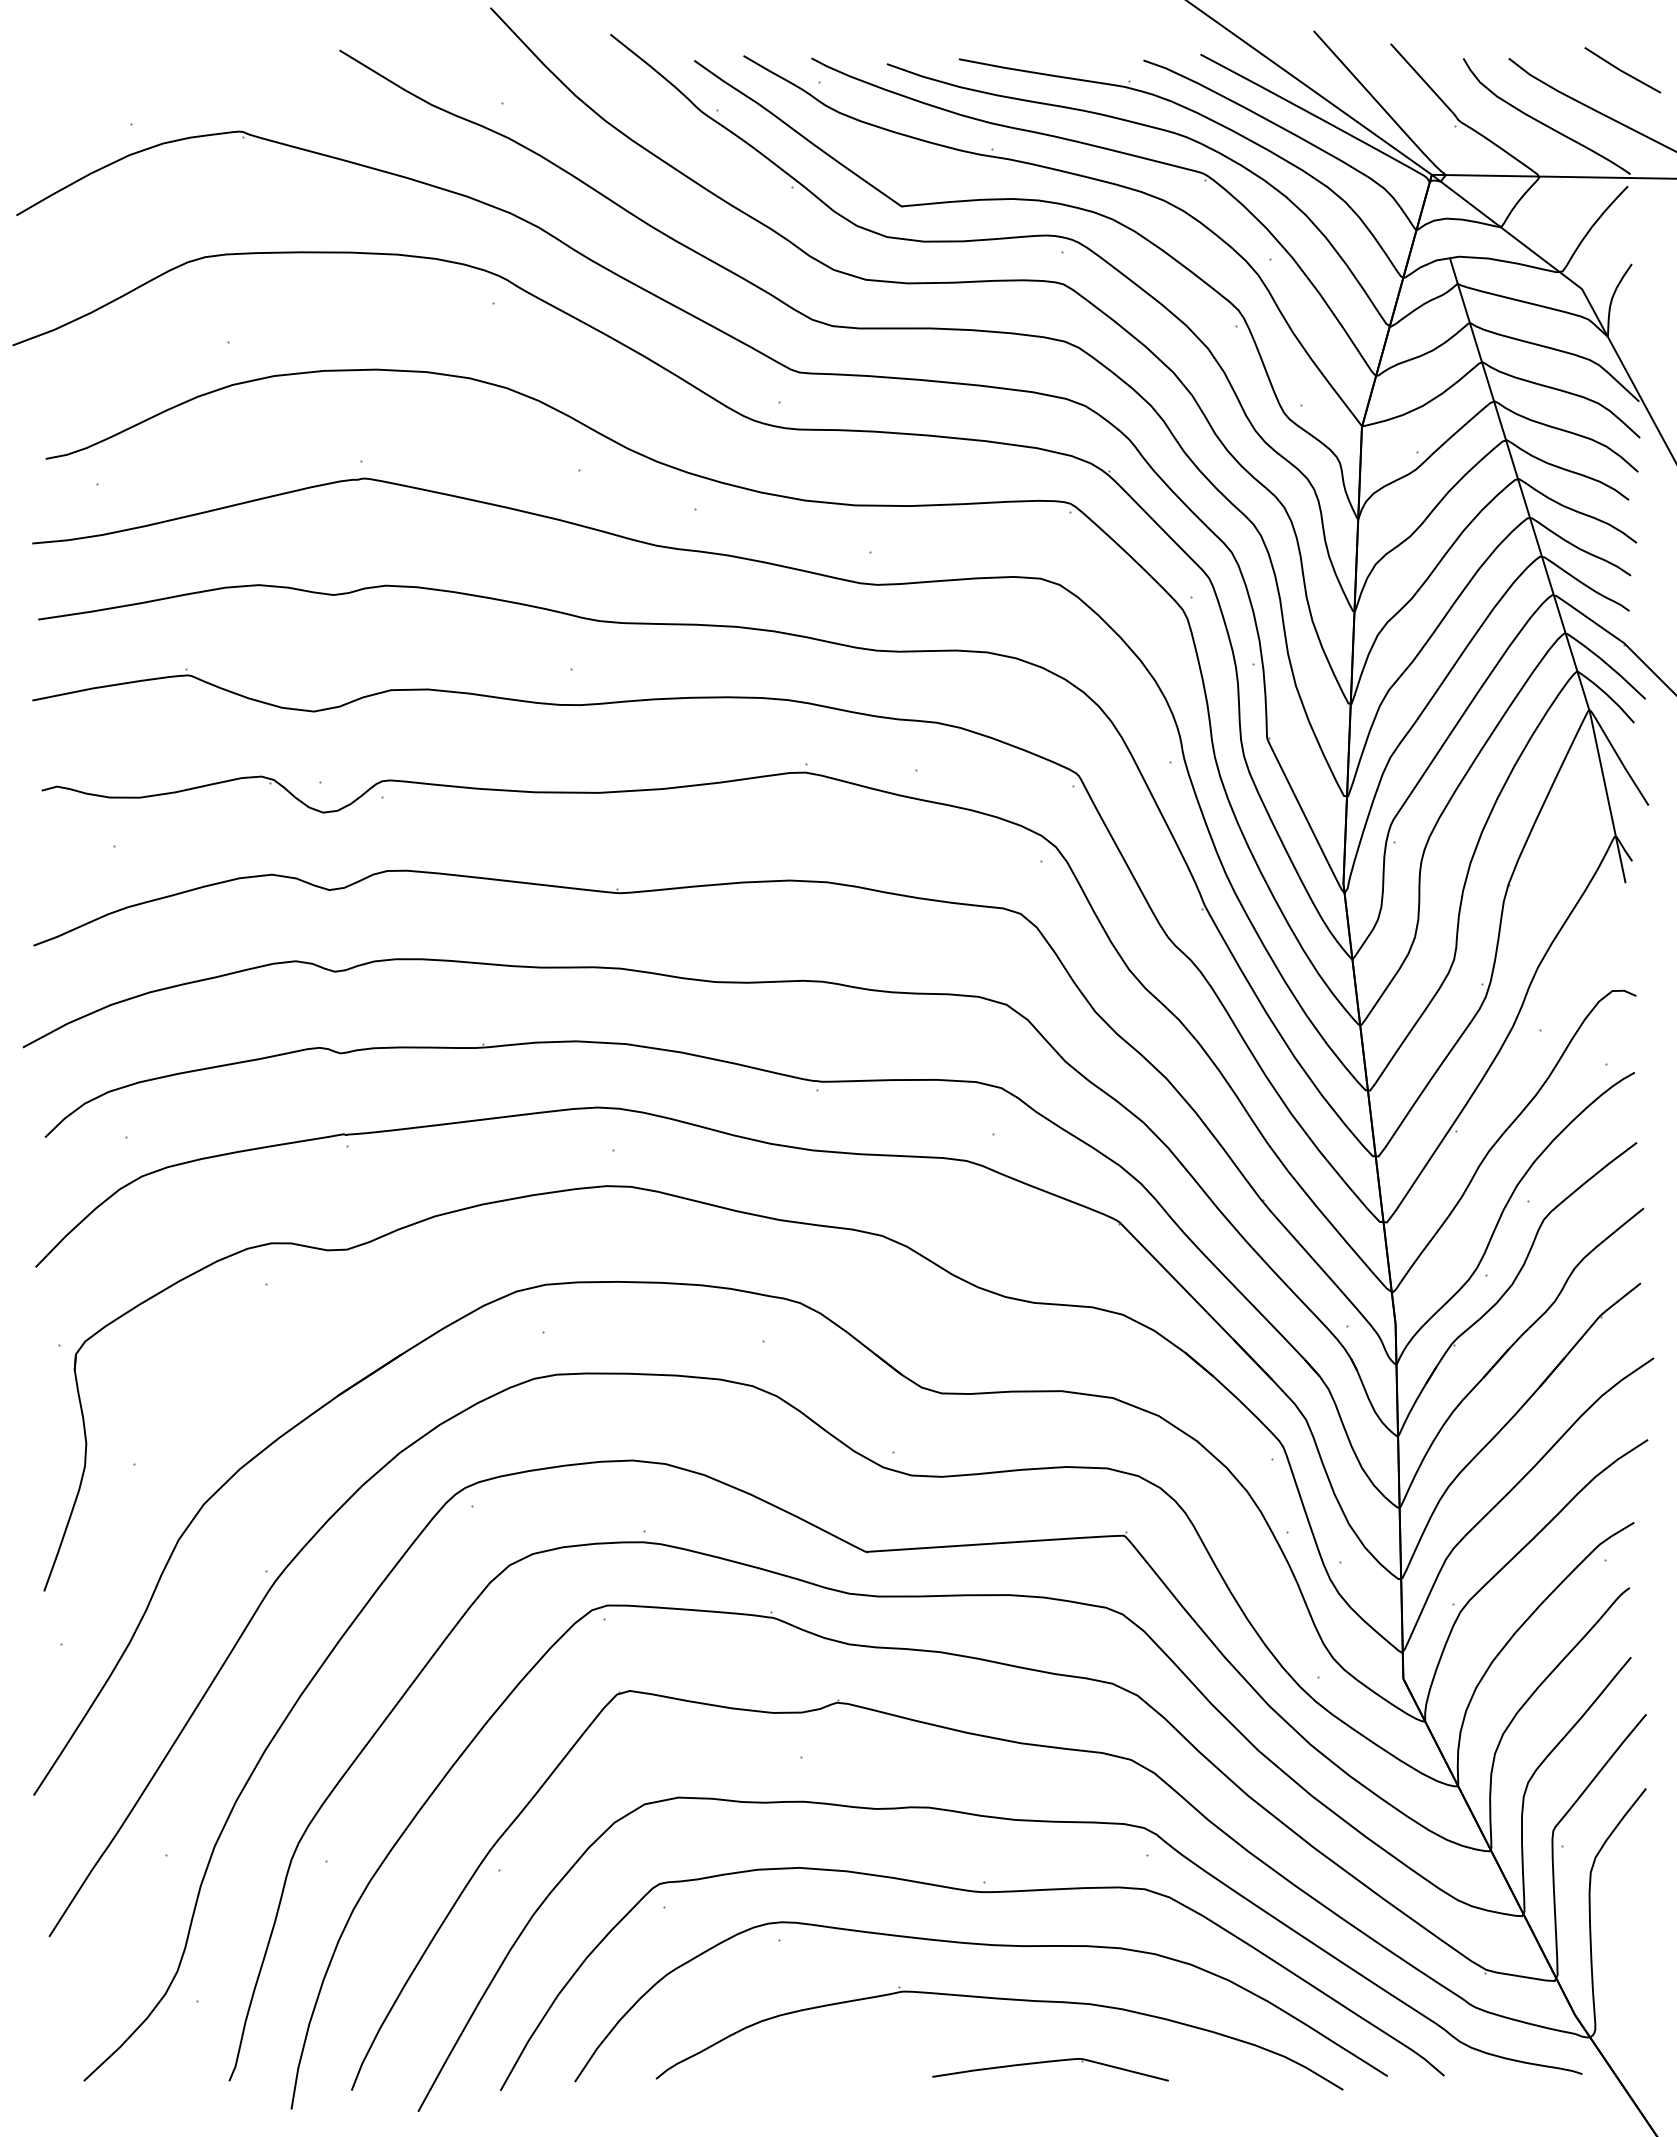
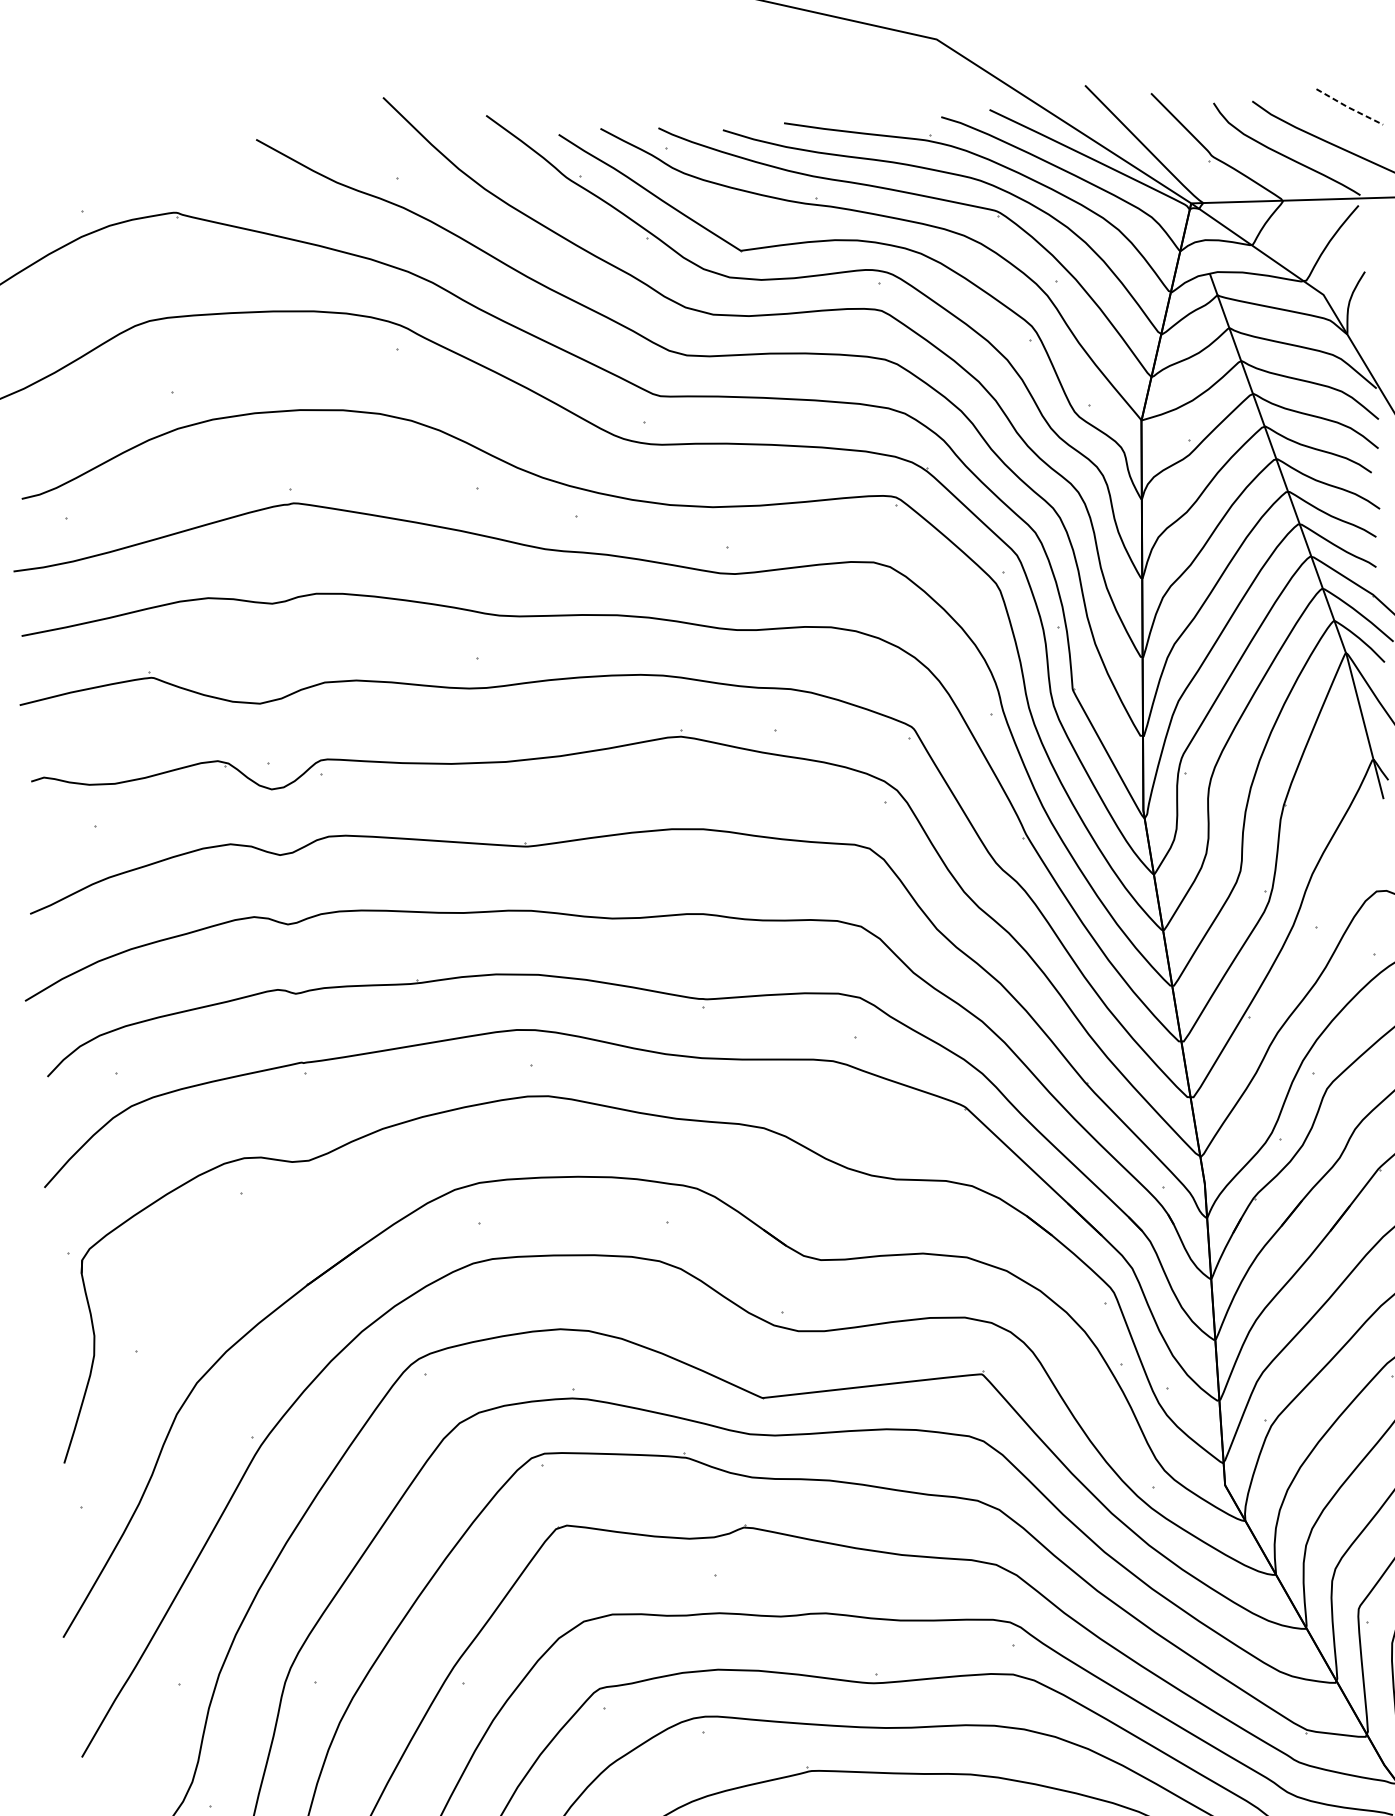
line: (1621, 71) -> (1348, 108), solid -> dashed

